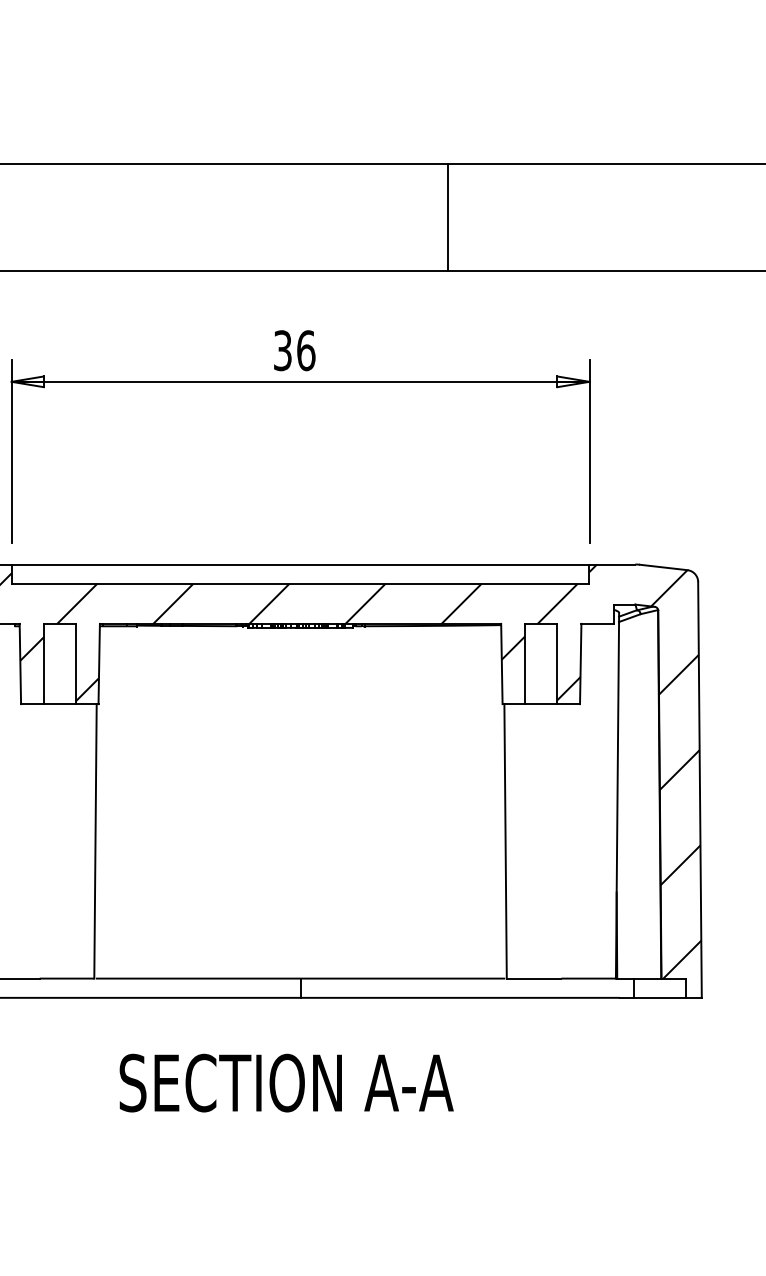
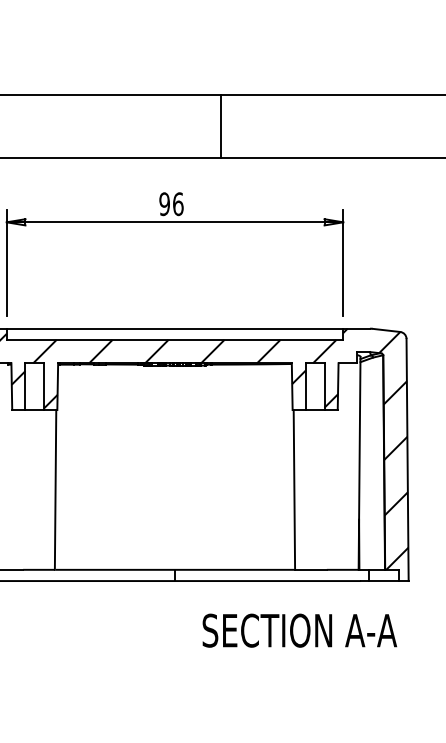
line: (449, 217) -> (221, 126), moved
text: (282, 349) -> (164, 203), 36 -> 96
text: (285, 1082) -> (299, 630), moved

